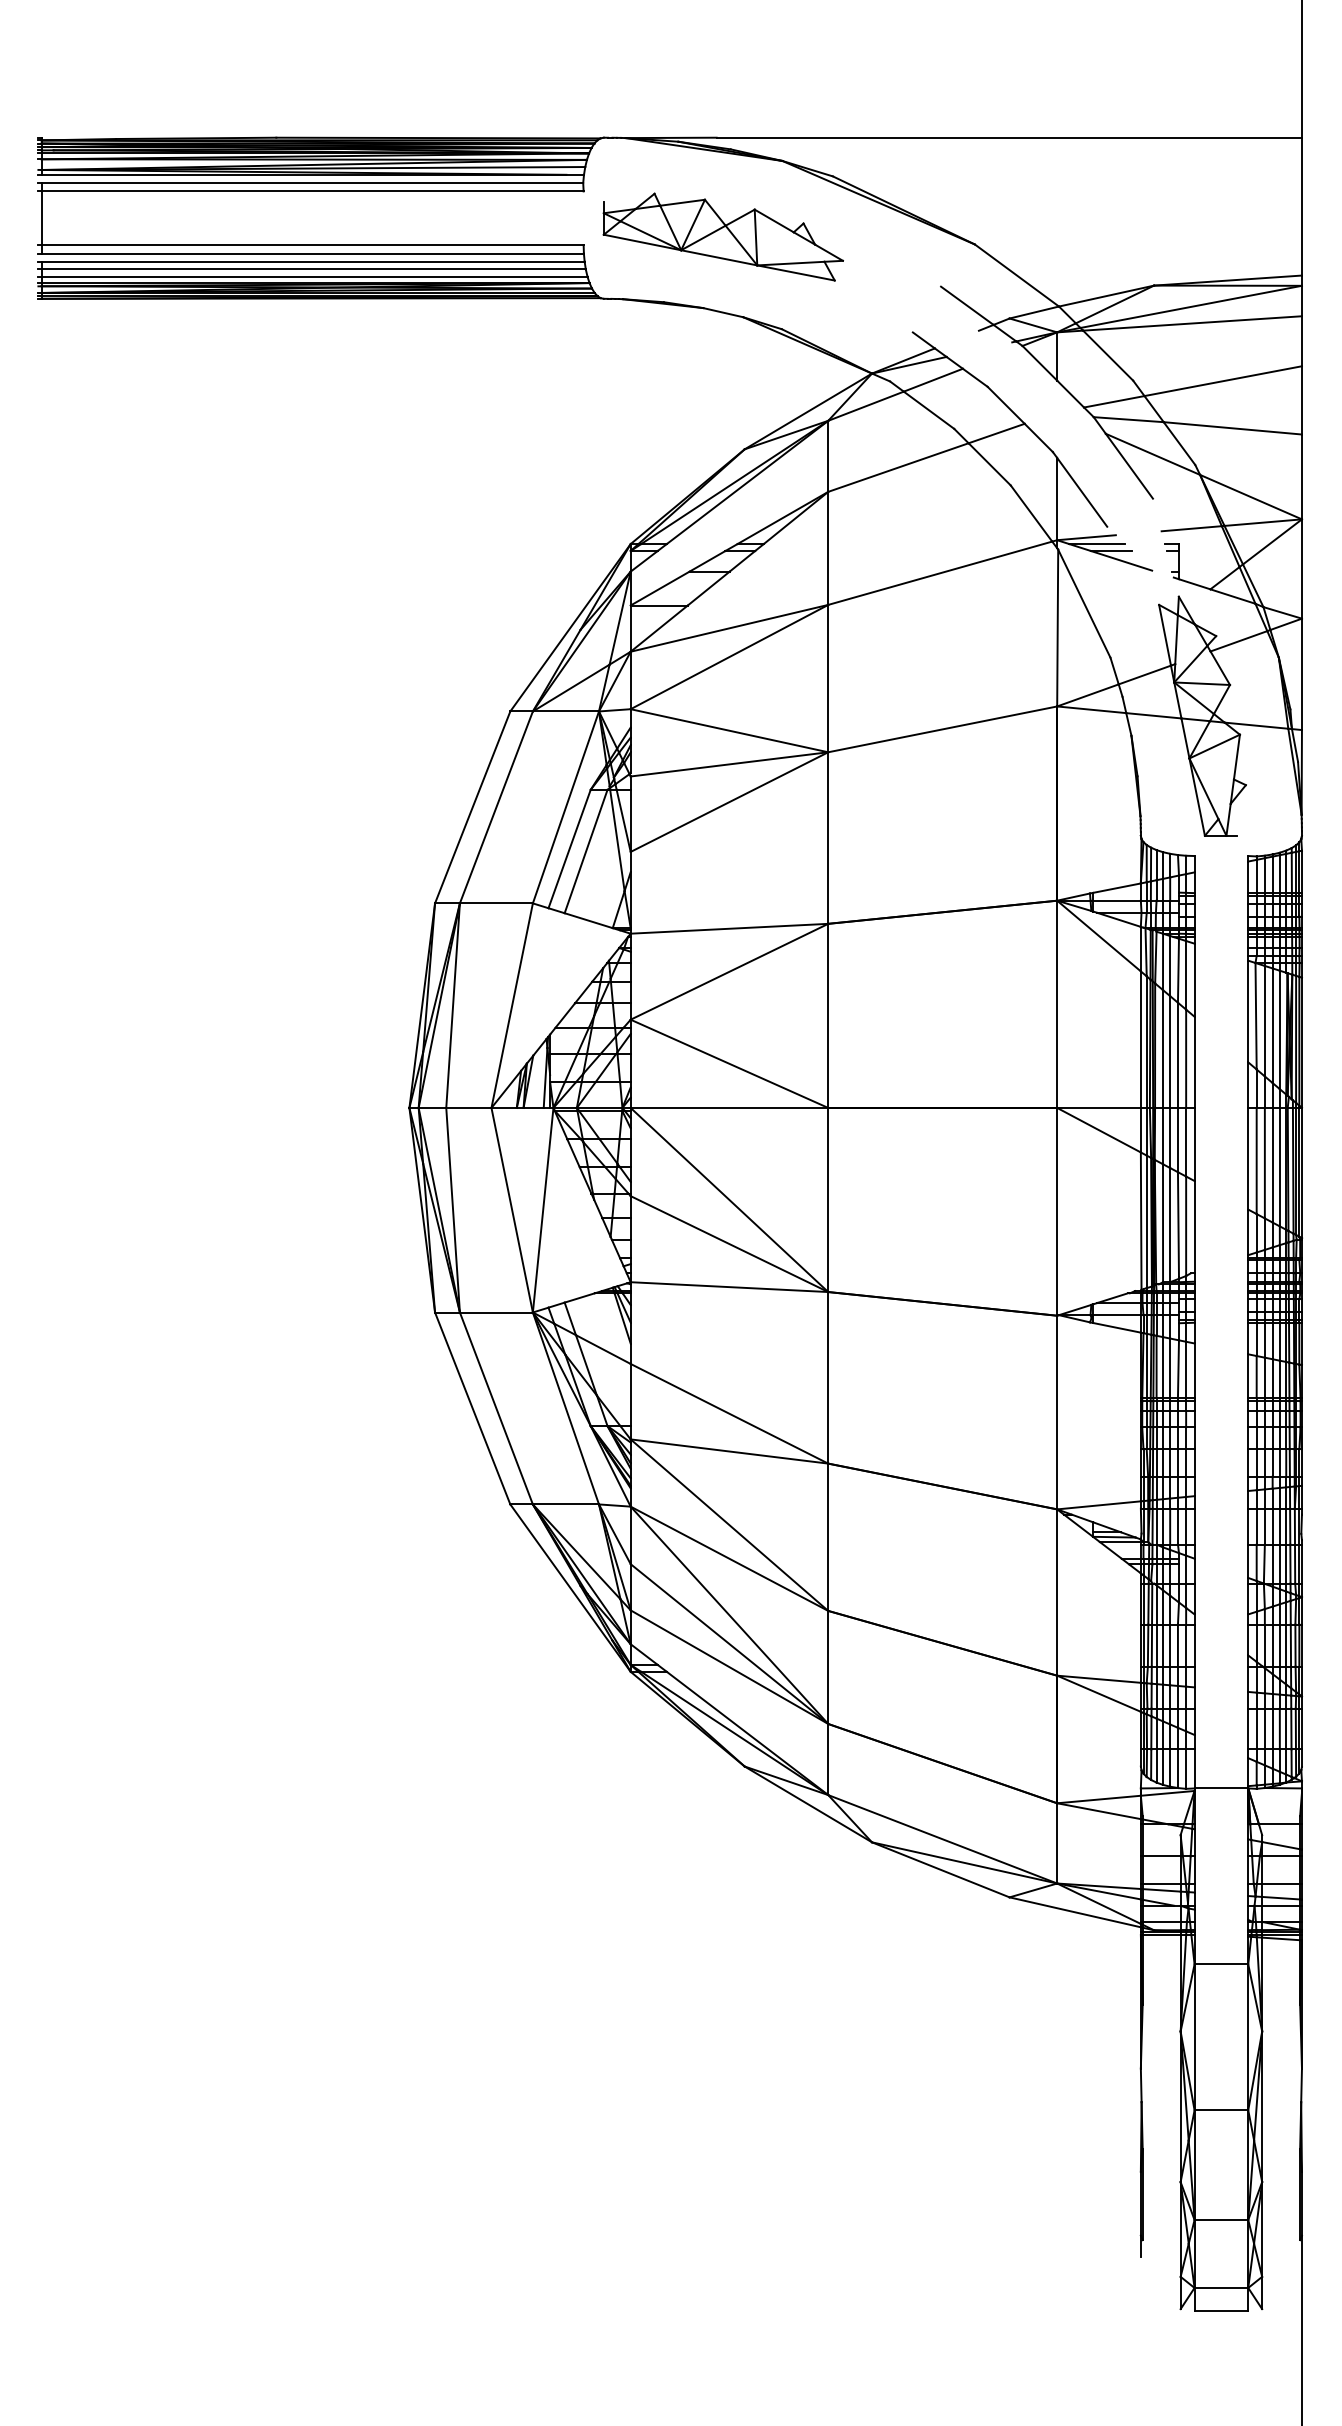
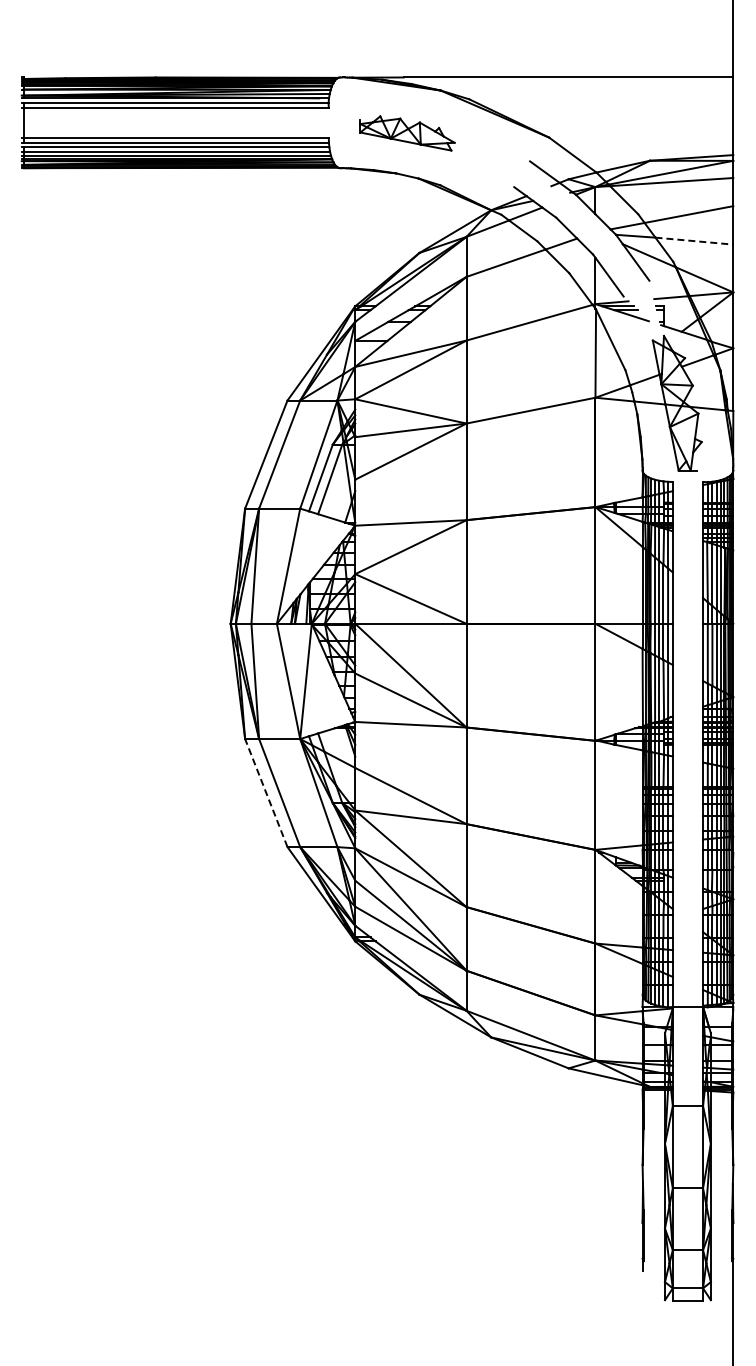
part: (723, 237) -> (407, 133), size x0.7
line: (1233, 428) -> (694, 241), solid -> dashed
line: (472, 1407) -> (266, 792), solid -> dashed

